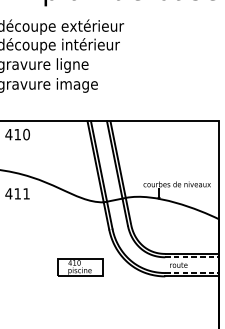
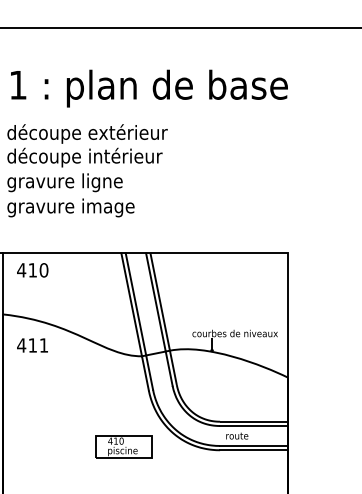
line: (192, 257) -> (254, 426), dashed -> solid
part: (80, 267) -> (123, 446), moved
line: (192, 272) -> (254, 445), dashed -> solid

